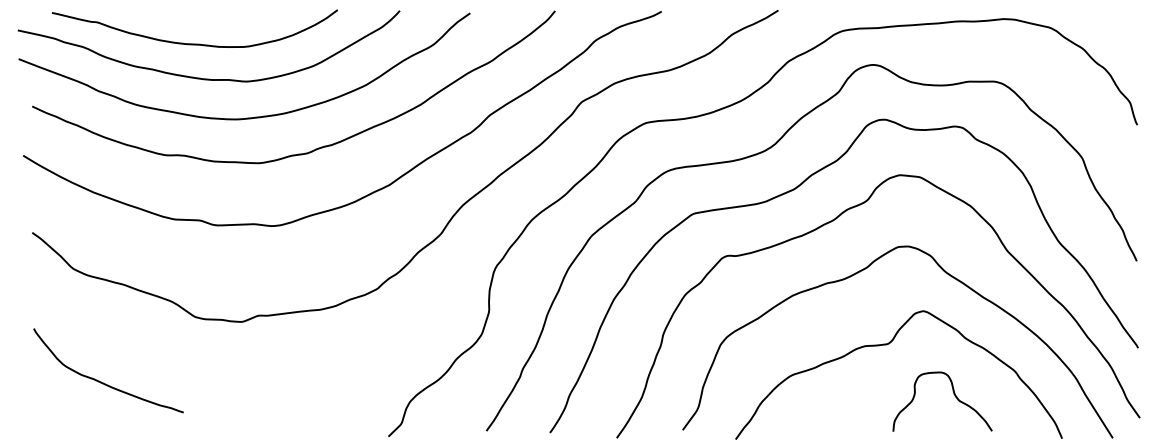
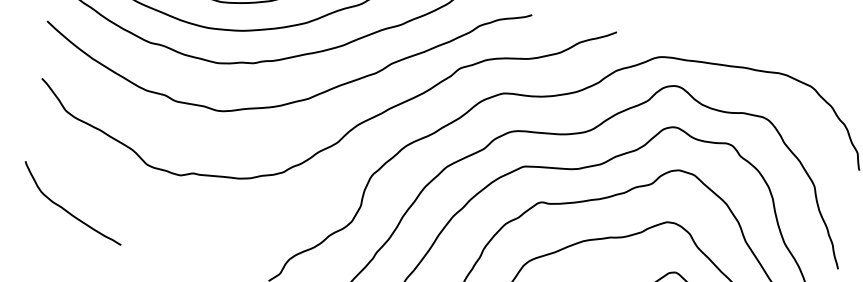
curve: (103, 382) -> (67, 211), moved

